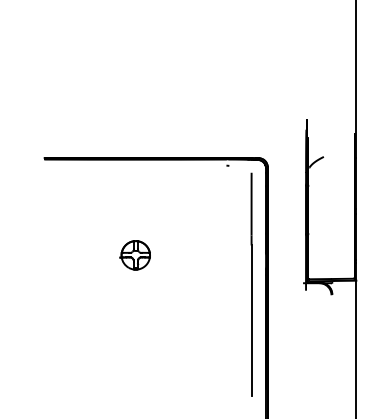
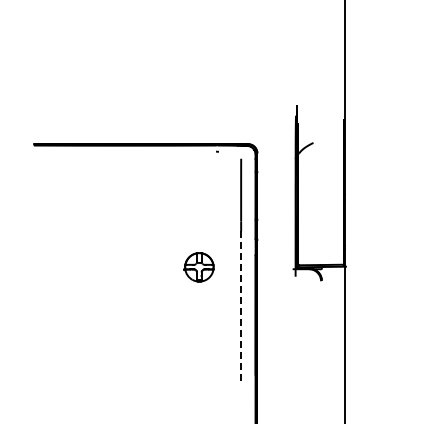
part: (134, 255) -> (198, 267), moved
line: (251, 321) -> (241, 307), solid -> dashed

